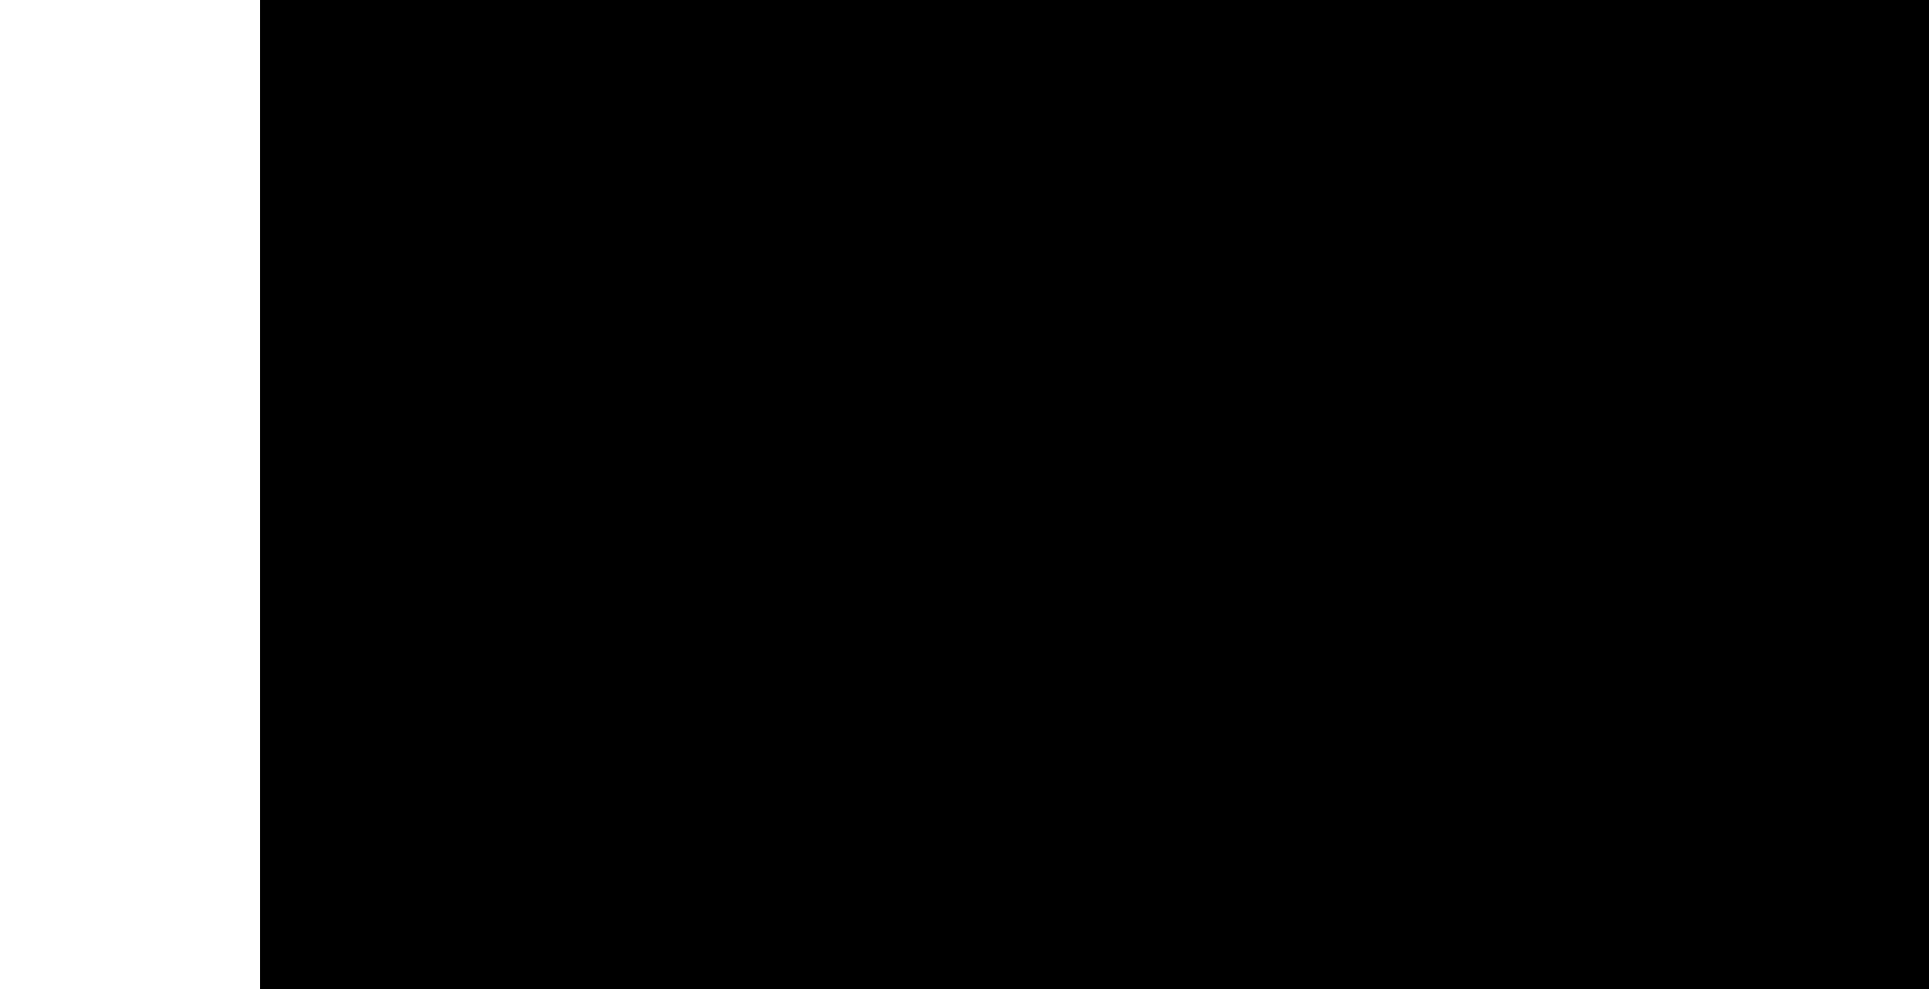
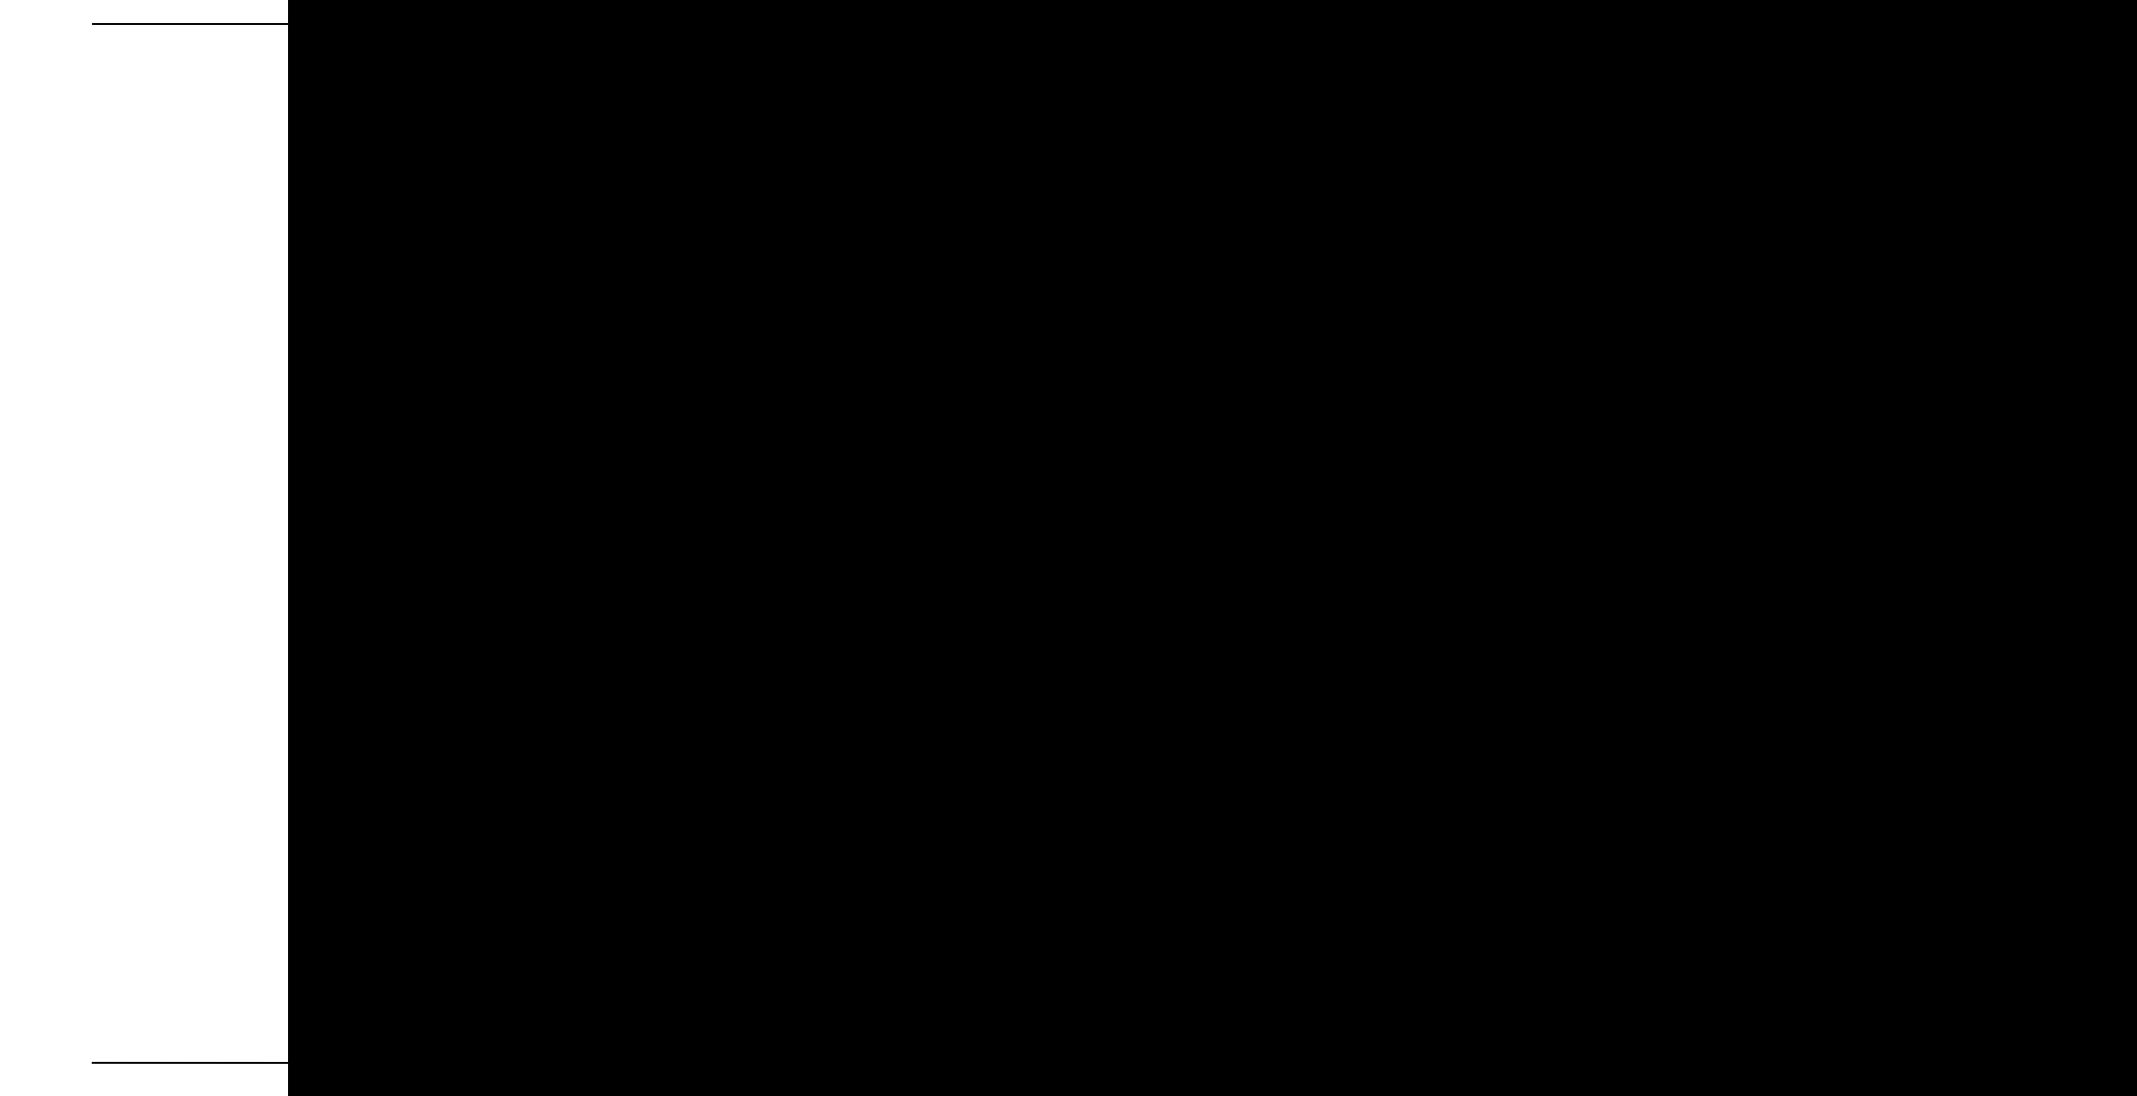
line: (172, 21) -> (191, 23), added
line: (172, 959) -> (191, 1063), added

